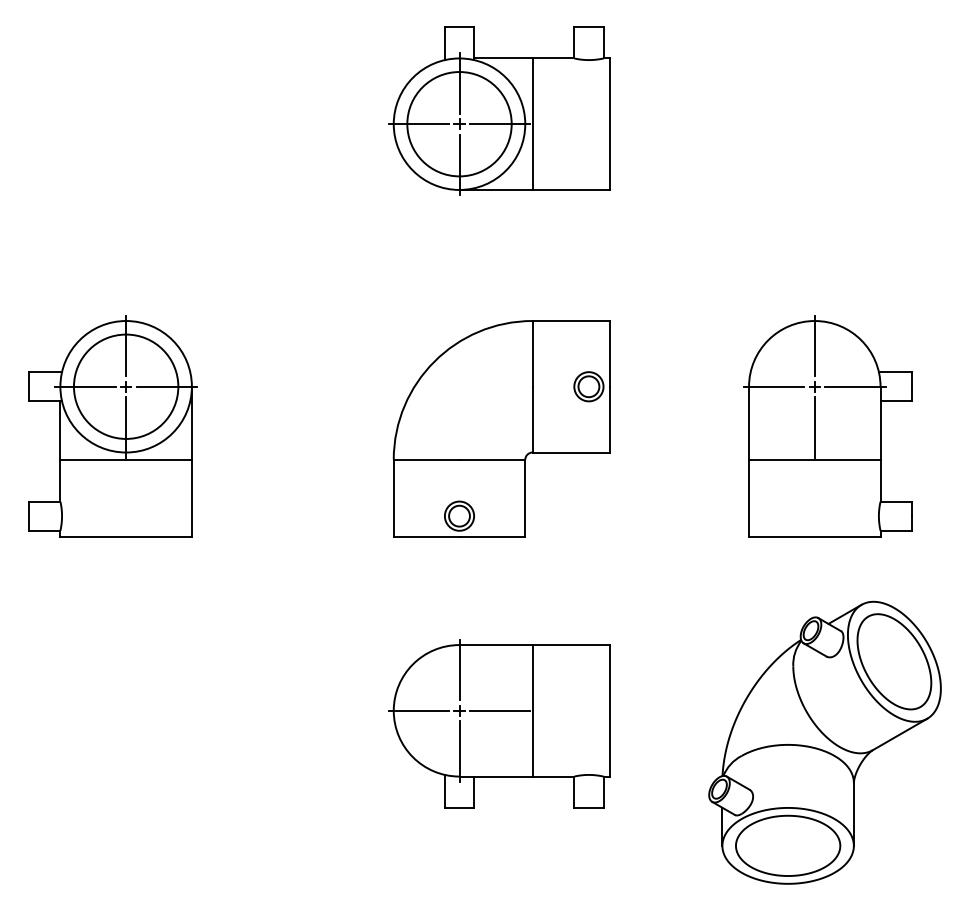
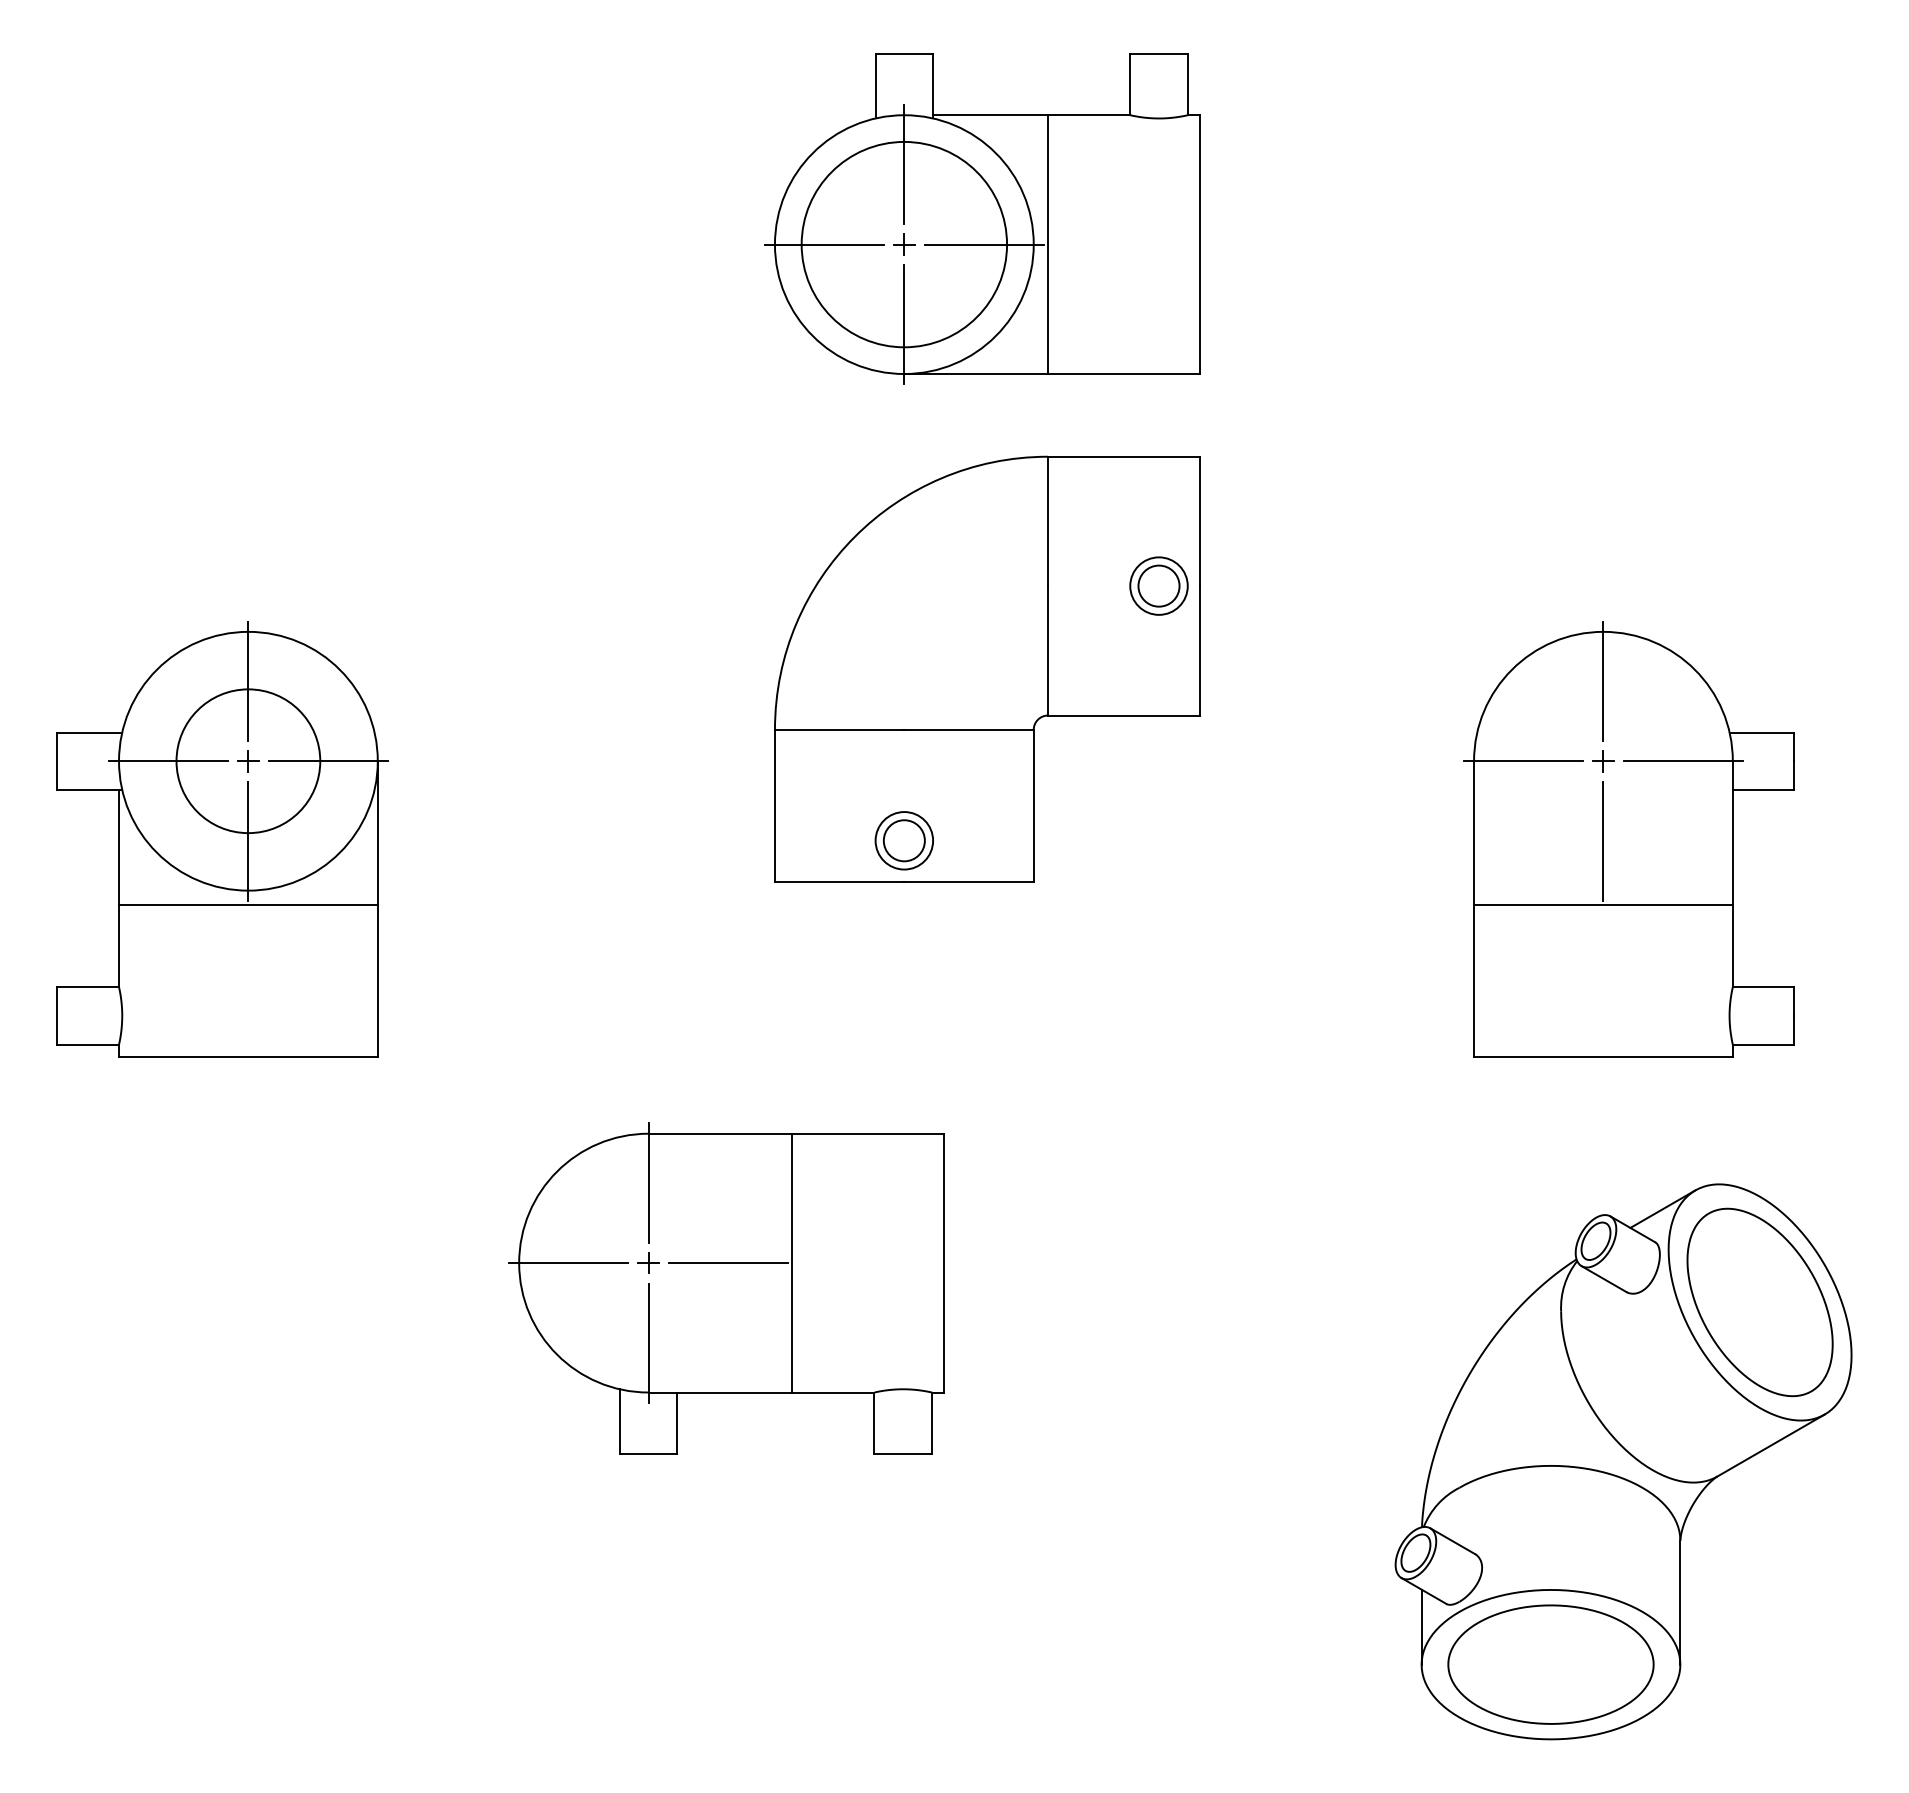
circle: (125, 386) -> (247, 760), size x0.7
part: (501, 428) -> (986, 668), moved
part: (499, 723) -> (727, 1288), moved

